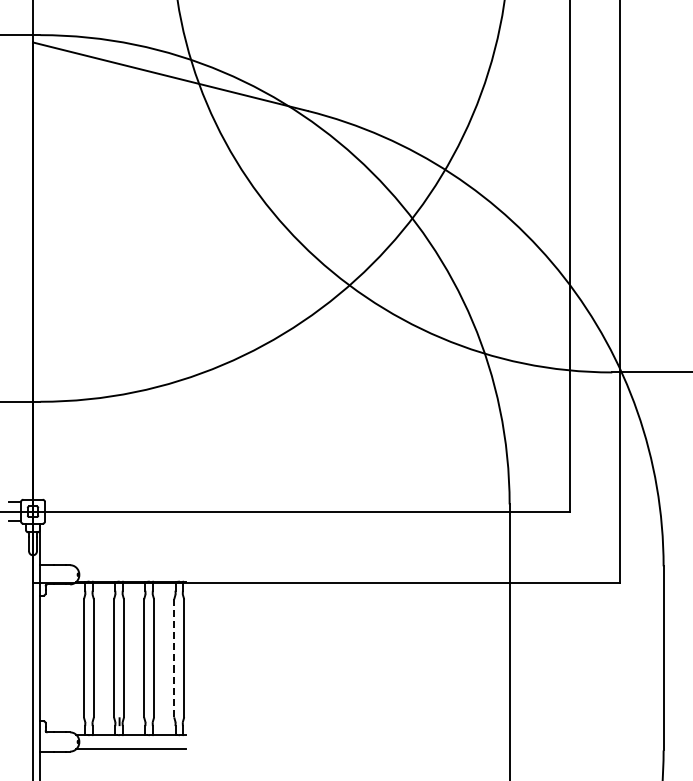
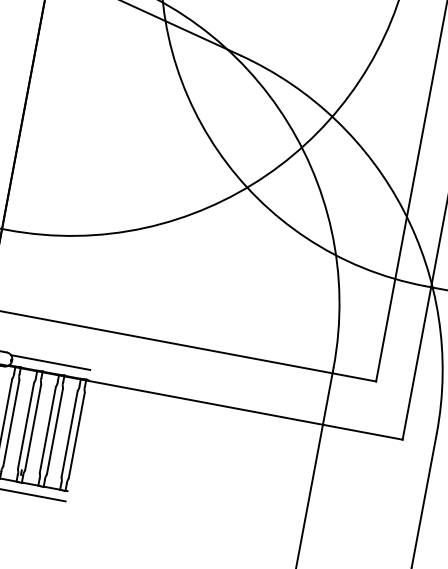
line: (130, 567) -> (50, 362), added
line: (174, 658) -> (69, 434), dashed -> solid

